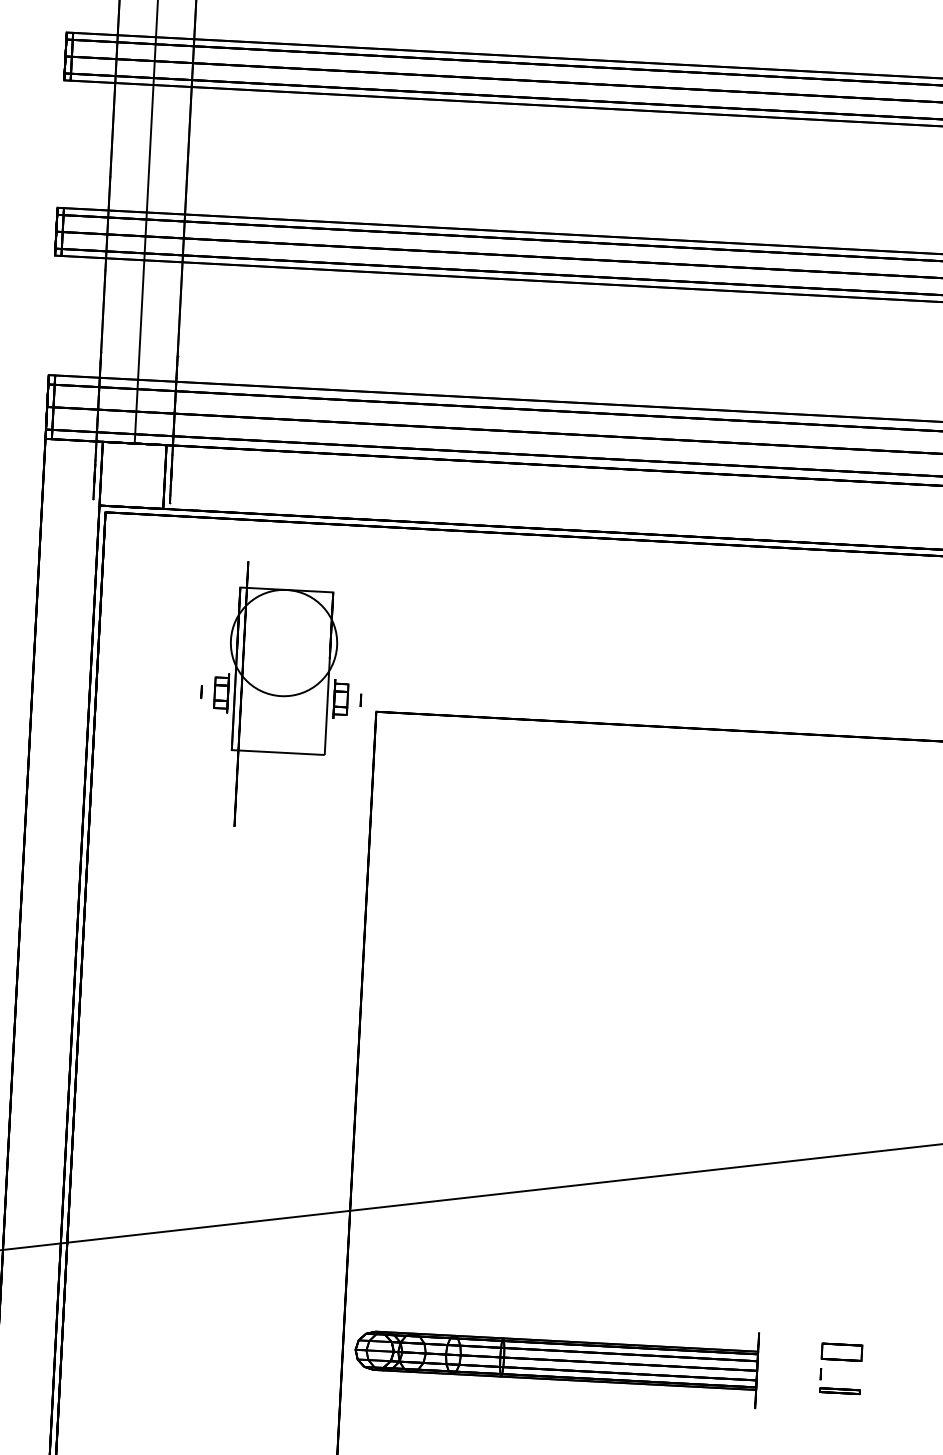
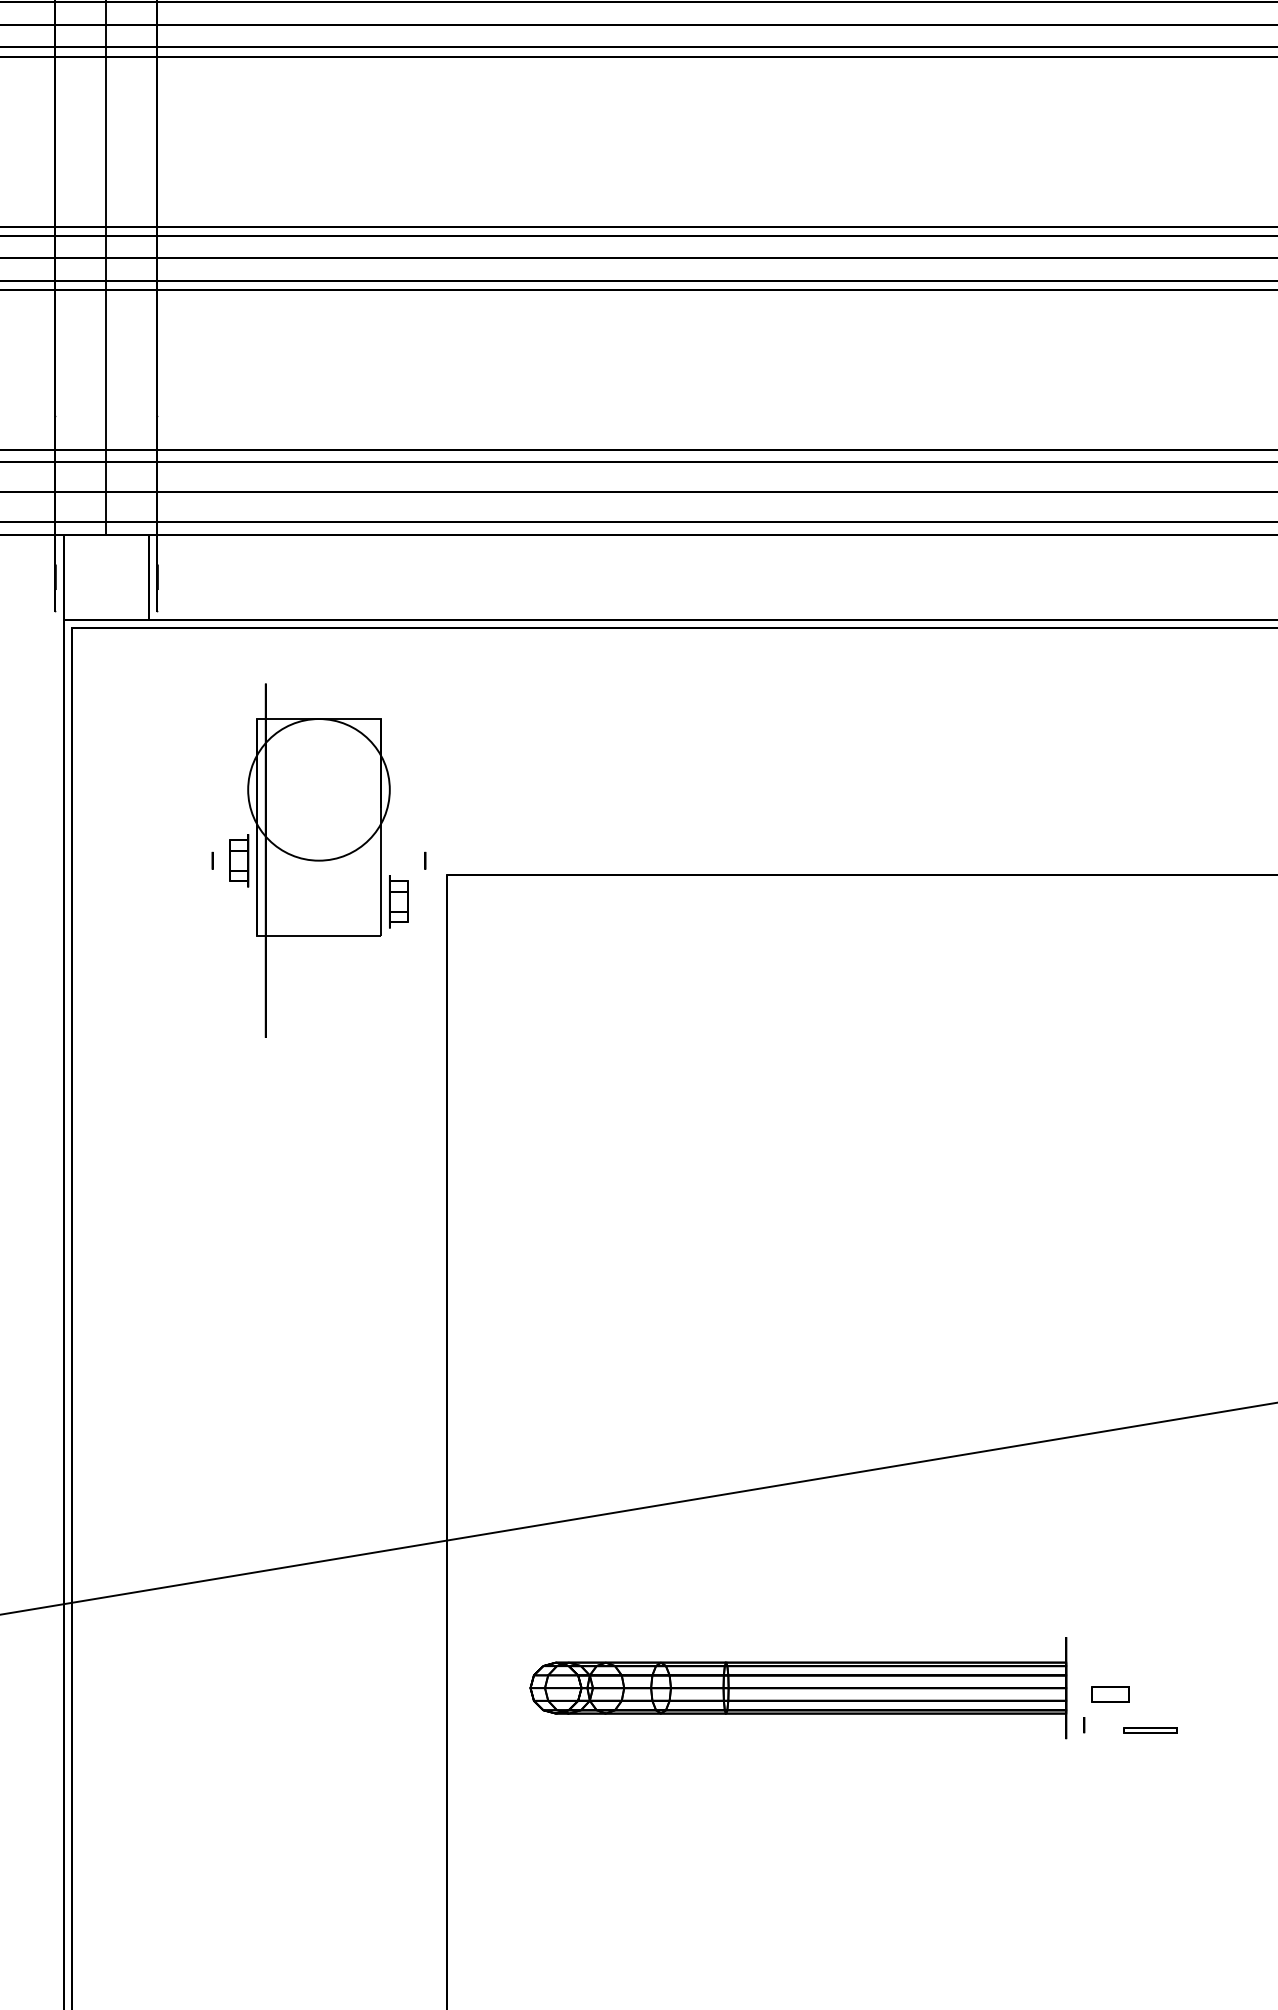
part: (340, 699) -> (398, 901), moved
part: (841, 1352) -> (1110, 1694), size x0.7
part: (556, 1360) -> (798, 1688), moved
part: (839, 1391) -> (1150, 1730), moved

